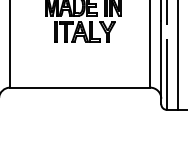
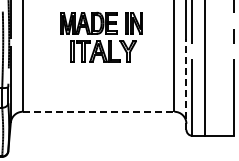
line: (161, 62) -> (186, 84), solid -> dashed
line: (80, 87) -> (98, 111), solid -> dashed

